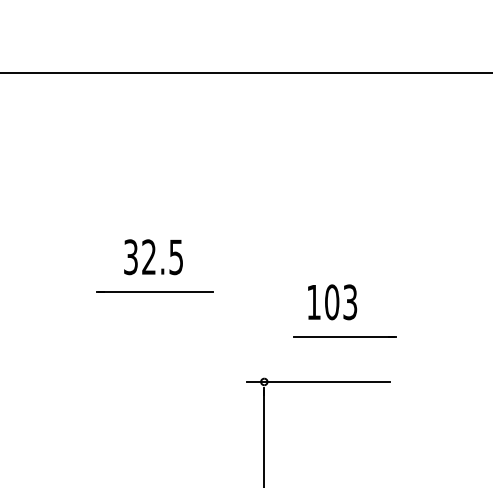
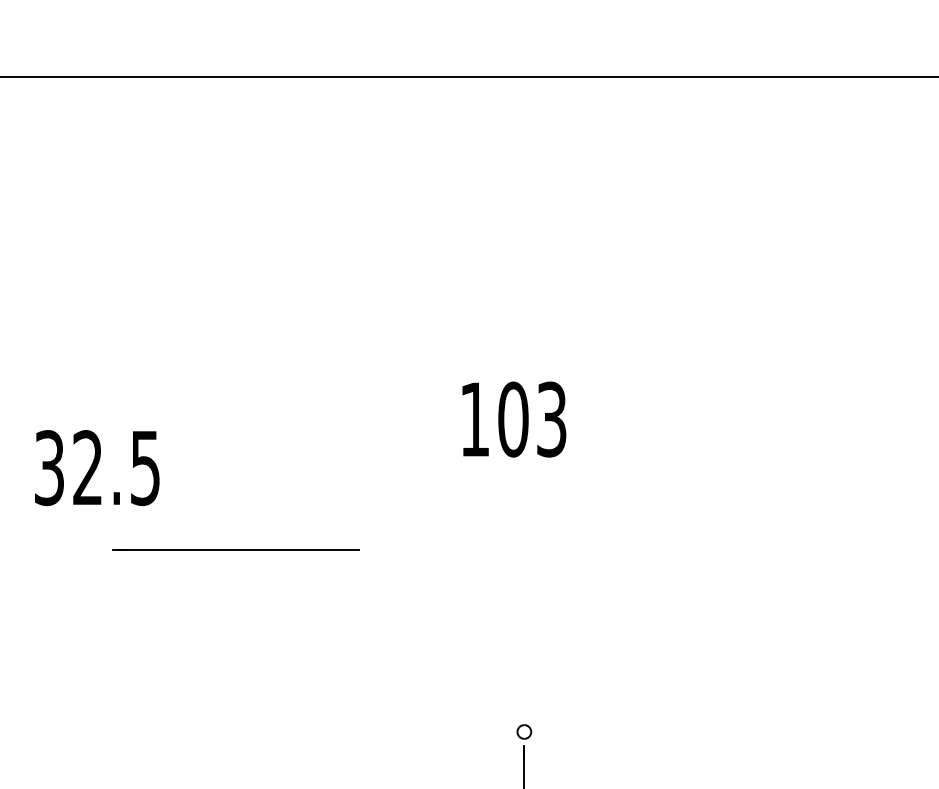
text: (153, 257) -> (97, 468), moved
line: (154, 291) -> (234, 549), moved
text: (332, 302) -> (514, 419), moved
line: (344, 336) -> (694, 635), removed
line: (318, 381) -> (639, 731), removed

